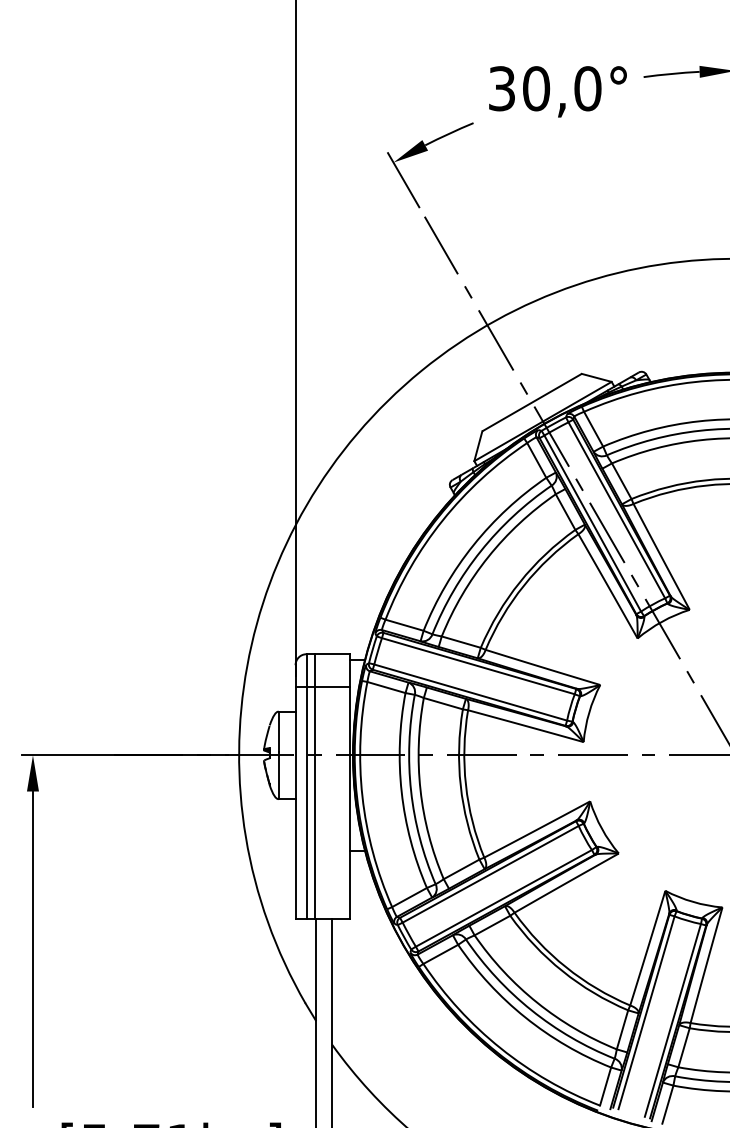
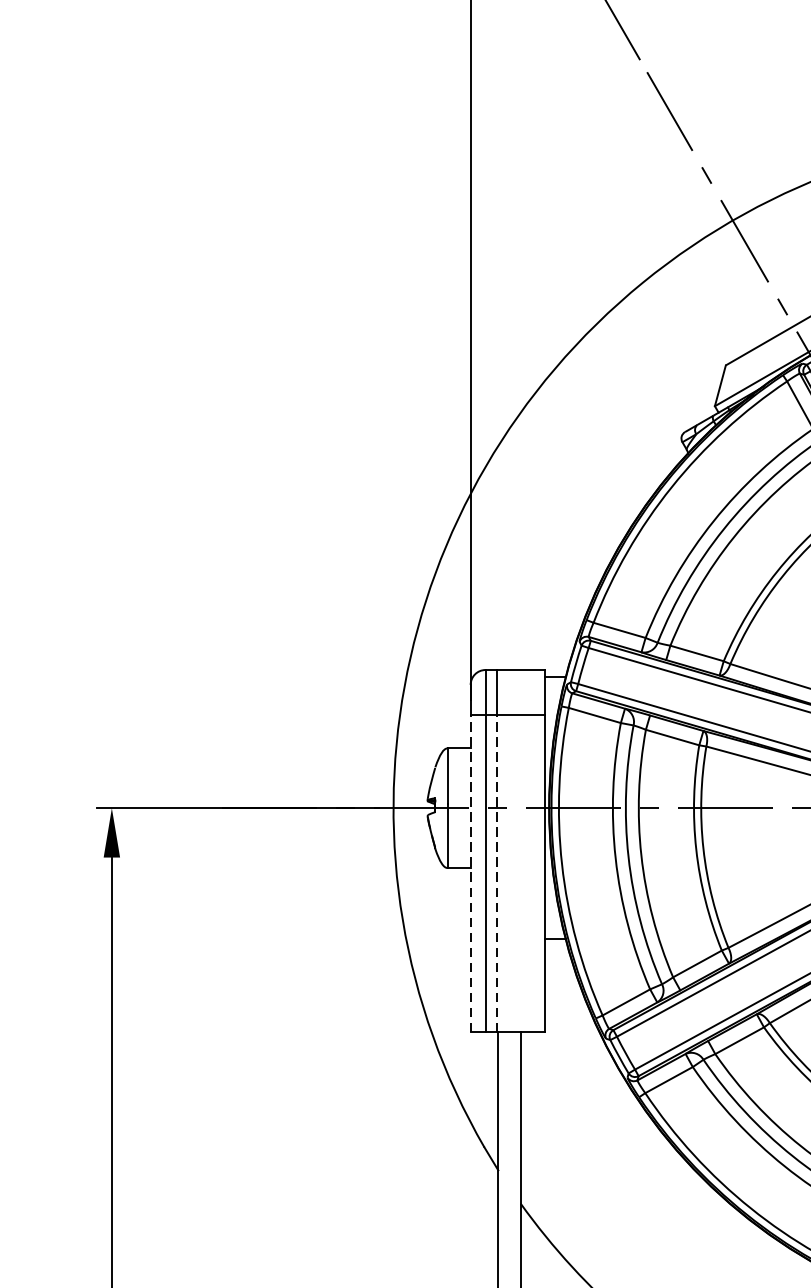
line: (295, 802) -> (470, 872), solid -> dashed
line: (314, 802) -> (496, 872), solid -> dashed

